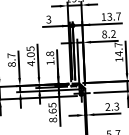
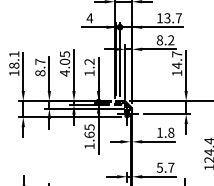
text: (48, 19) -> (89, 18), 3 -> 4
text: (50, 53) -> (89, 61), 1.8 -> 1.2
text: (112, 106) -> (165, 132), 2.3 -> 1.8
text: (53, 120) -> (89, 146), 8.65 -> 1.65

